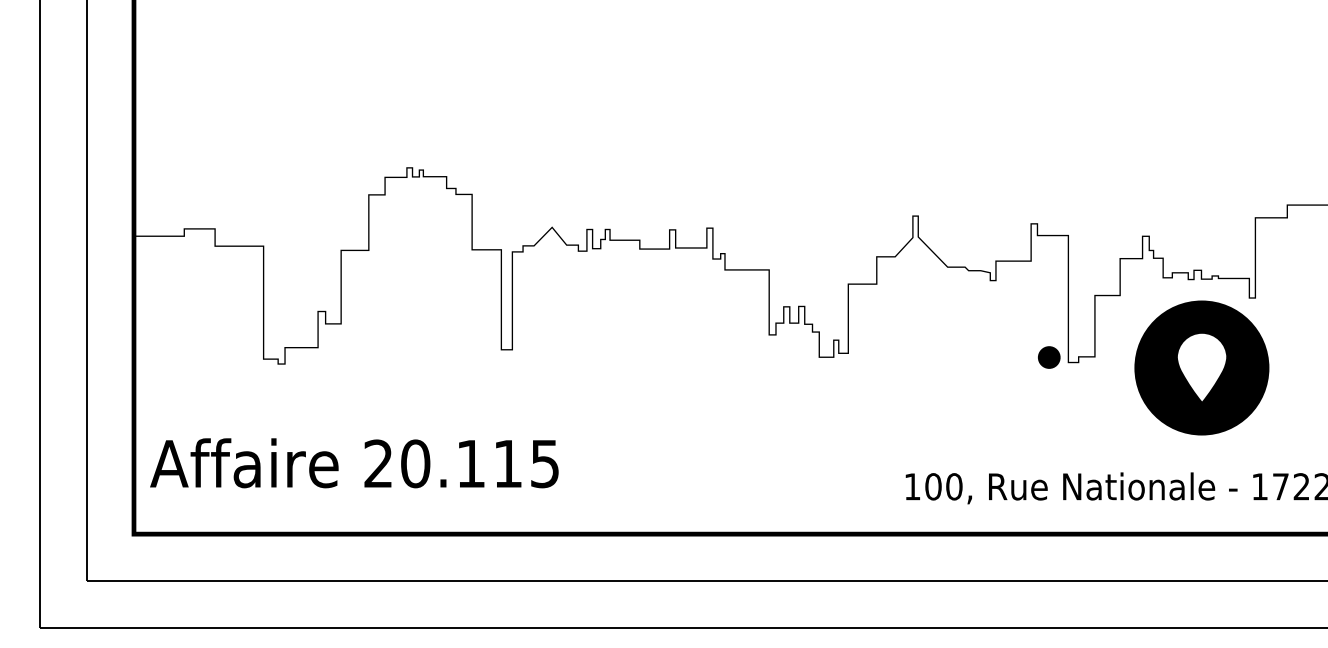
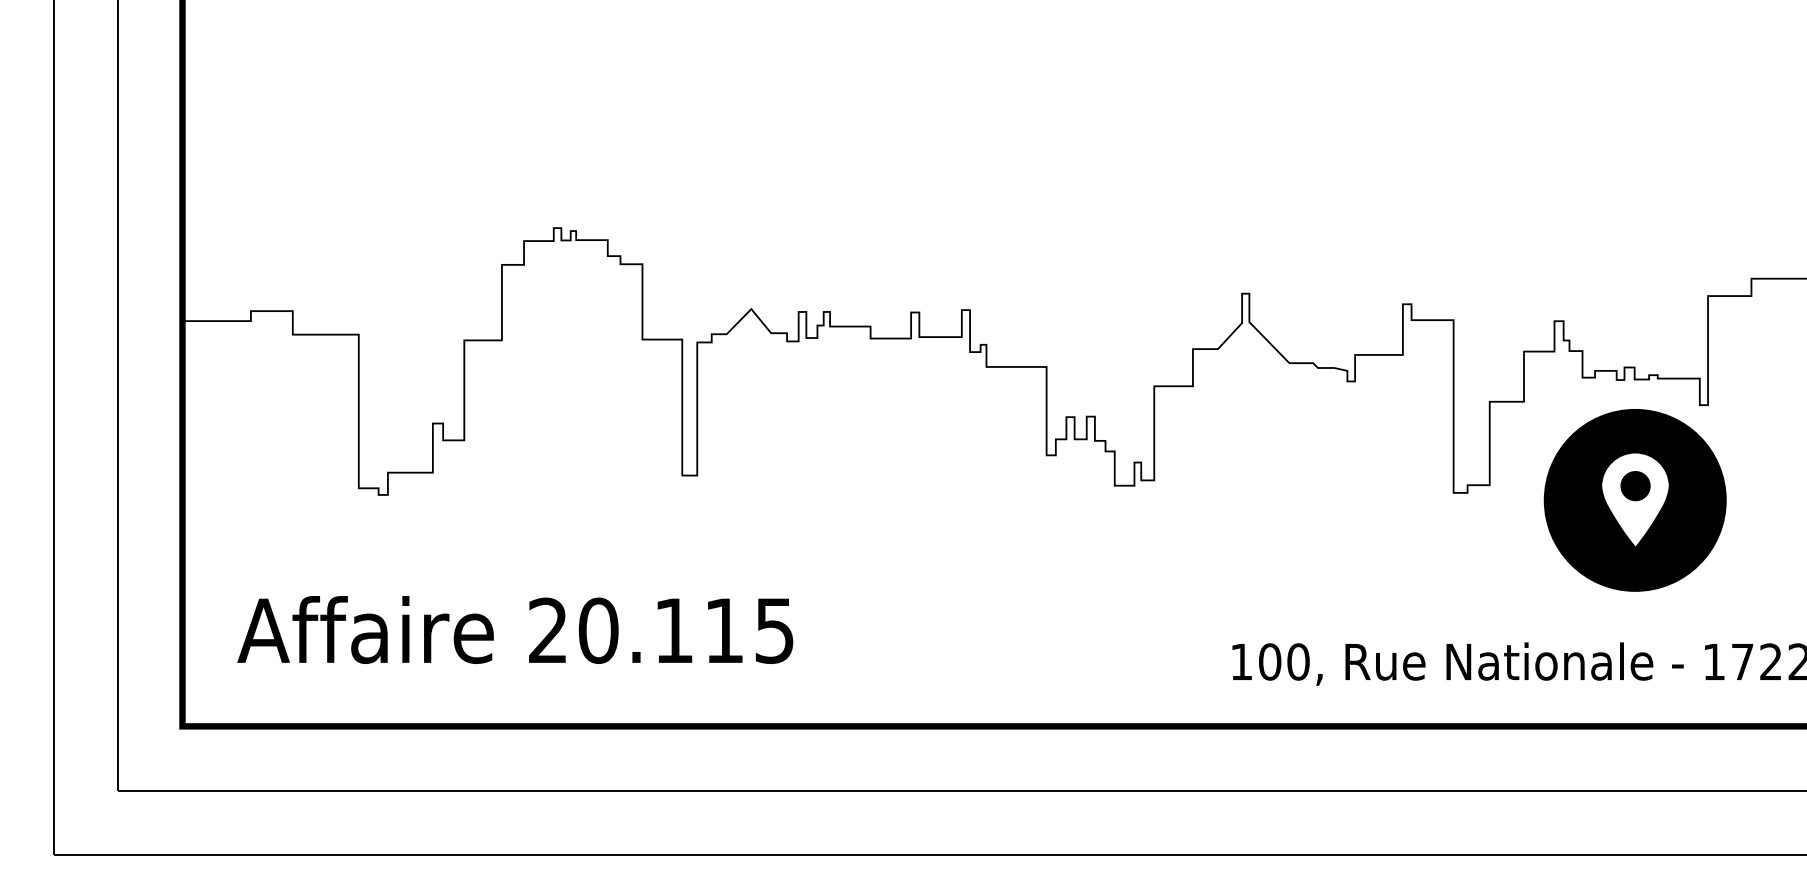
part: (1049, 357) -> (1635, 486), moved
text: (354, 462) -> (515, 629), moved

